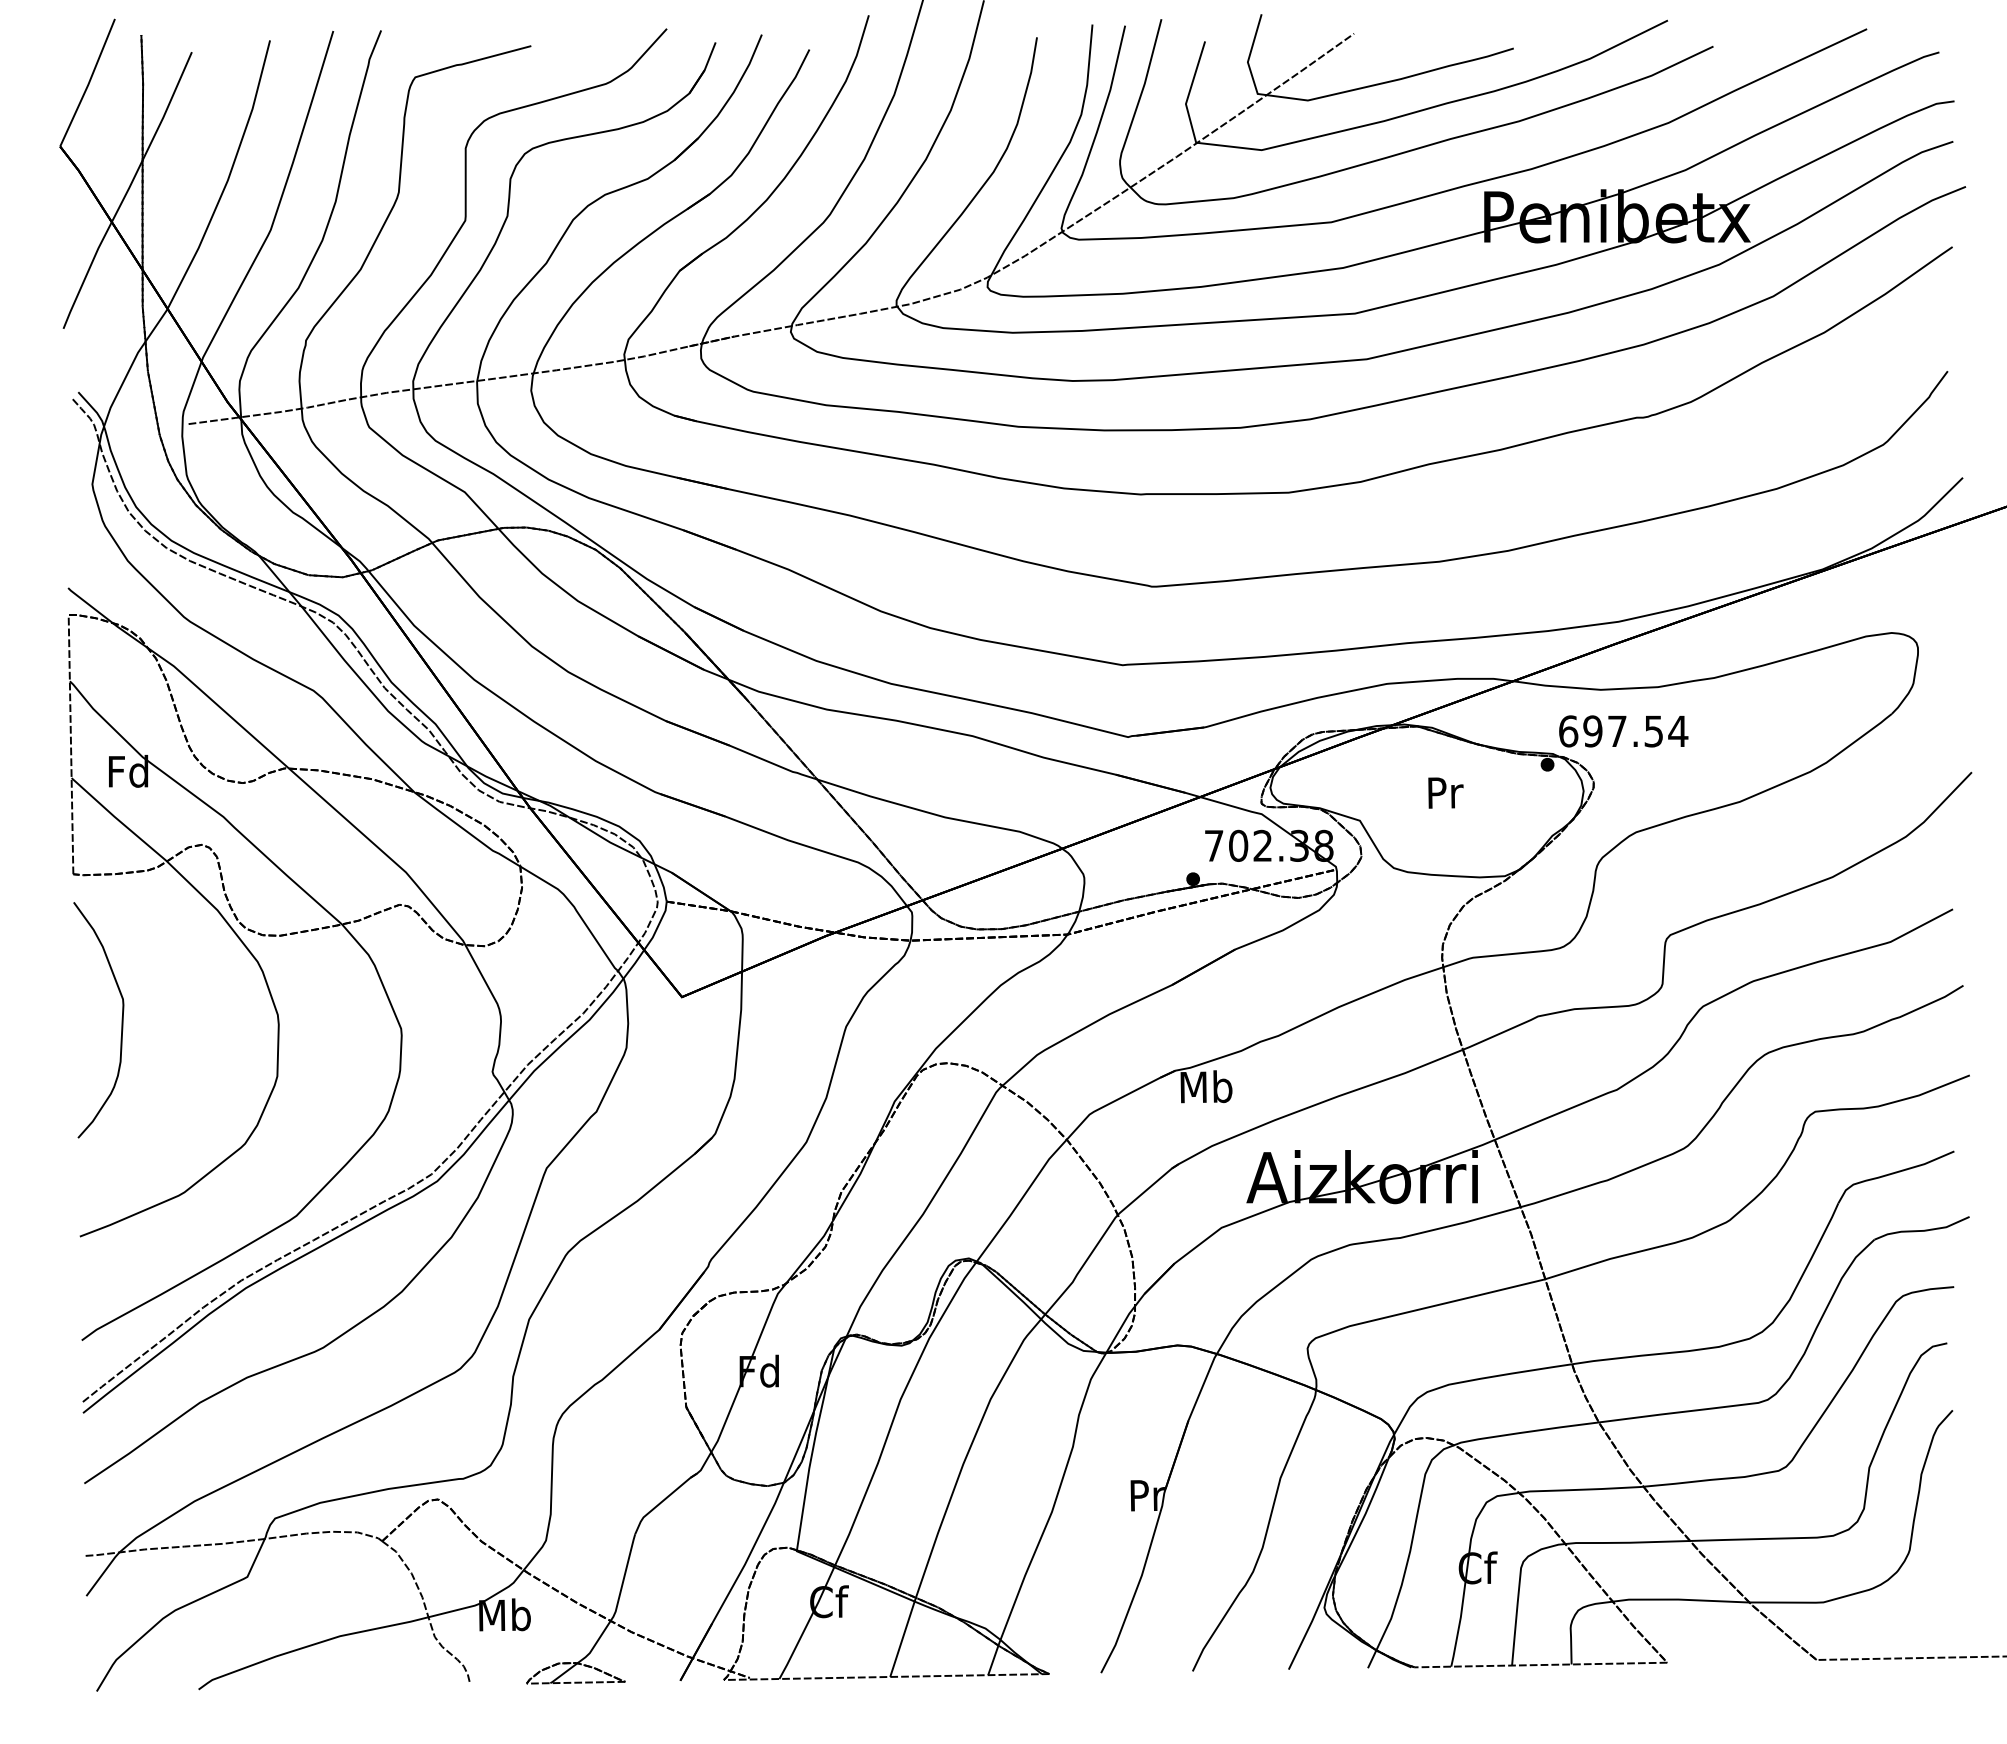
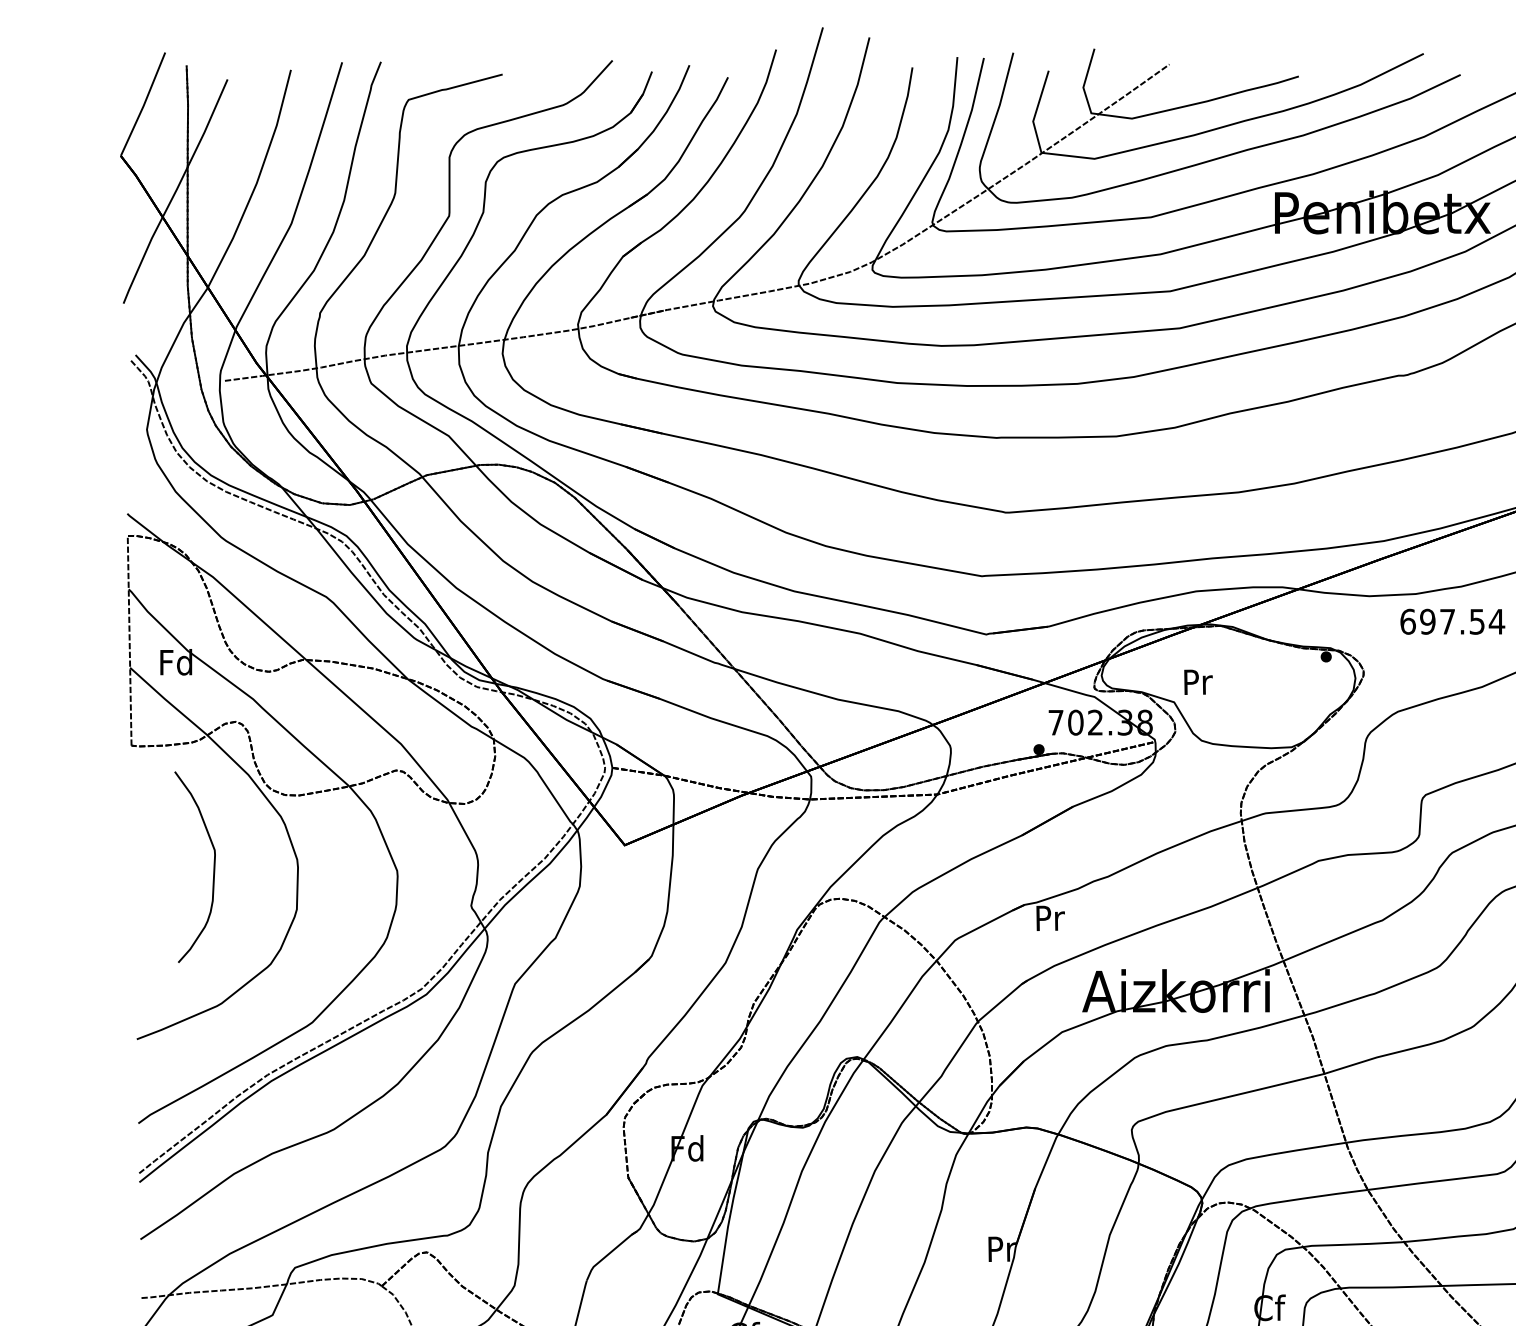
text: (1623, 731) -> (1452, 621), moved
text: (1445, 792) -> (1198, 681), moved
curve: (121, 1020) -> (213, 867), moved
text: (1206, 1086) -> (1049, 917), Mb -> Pr

